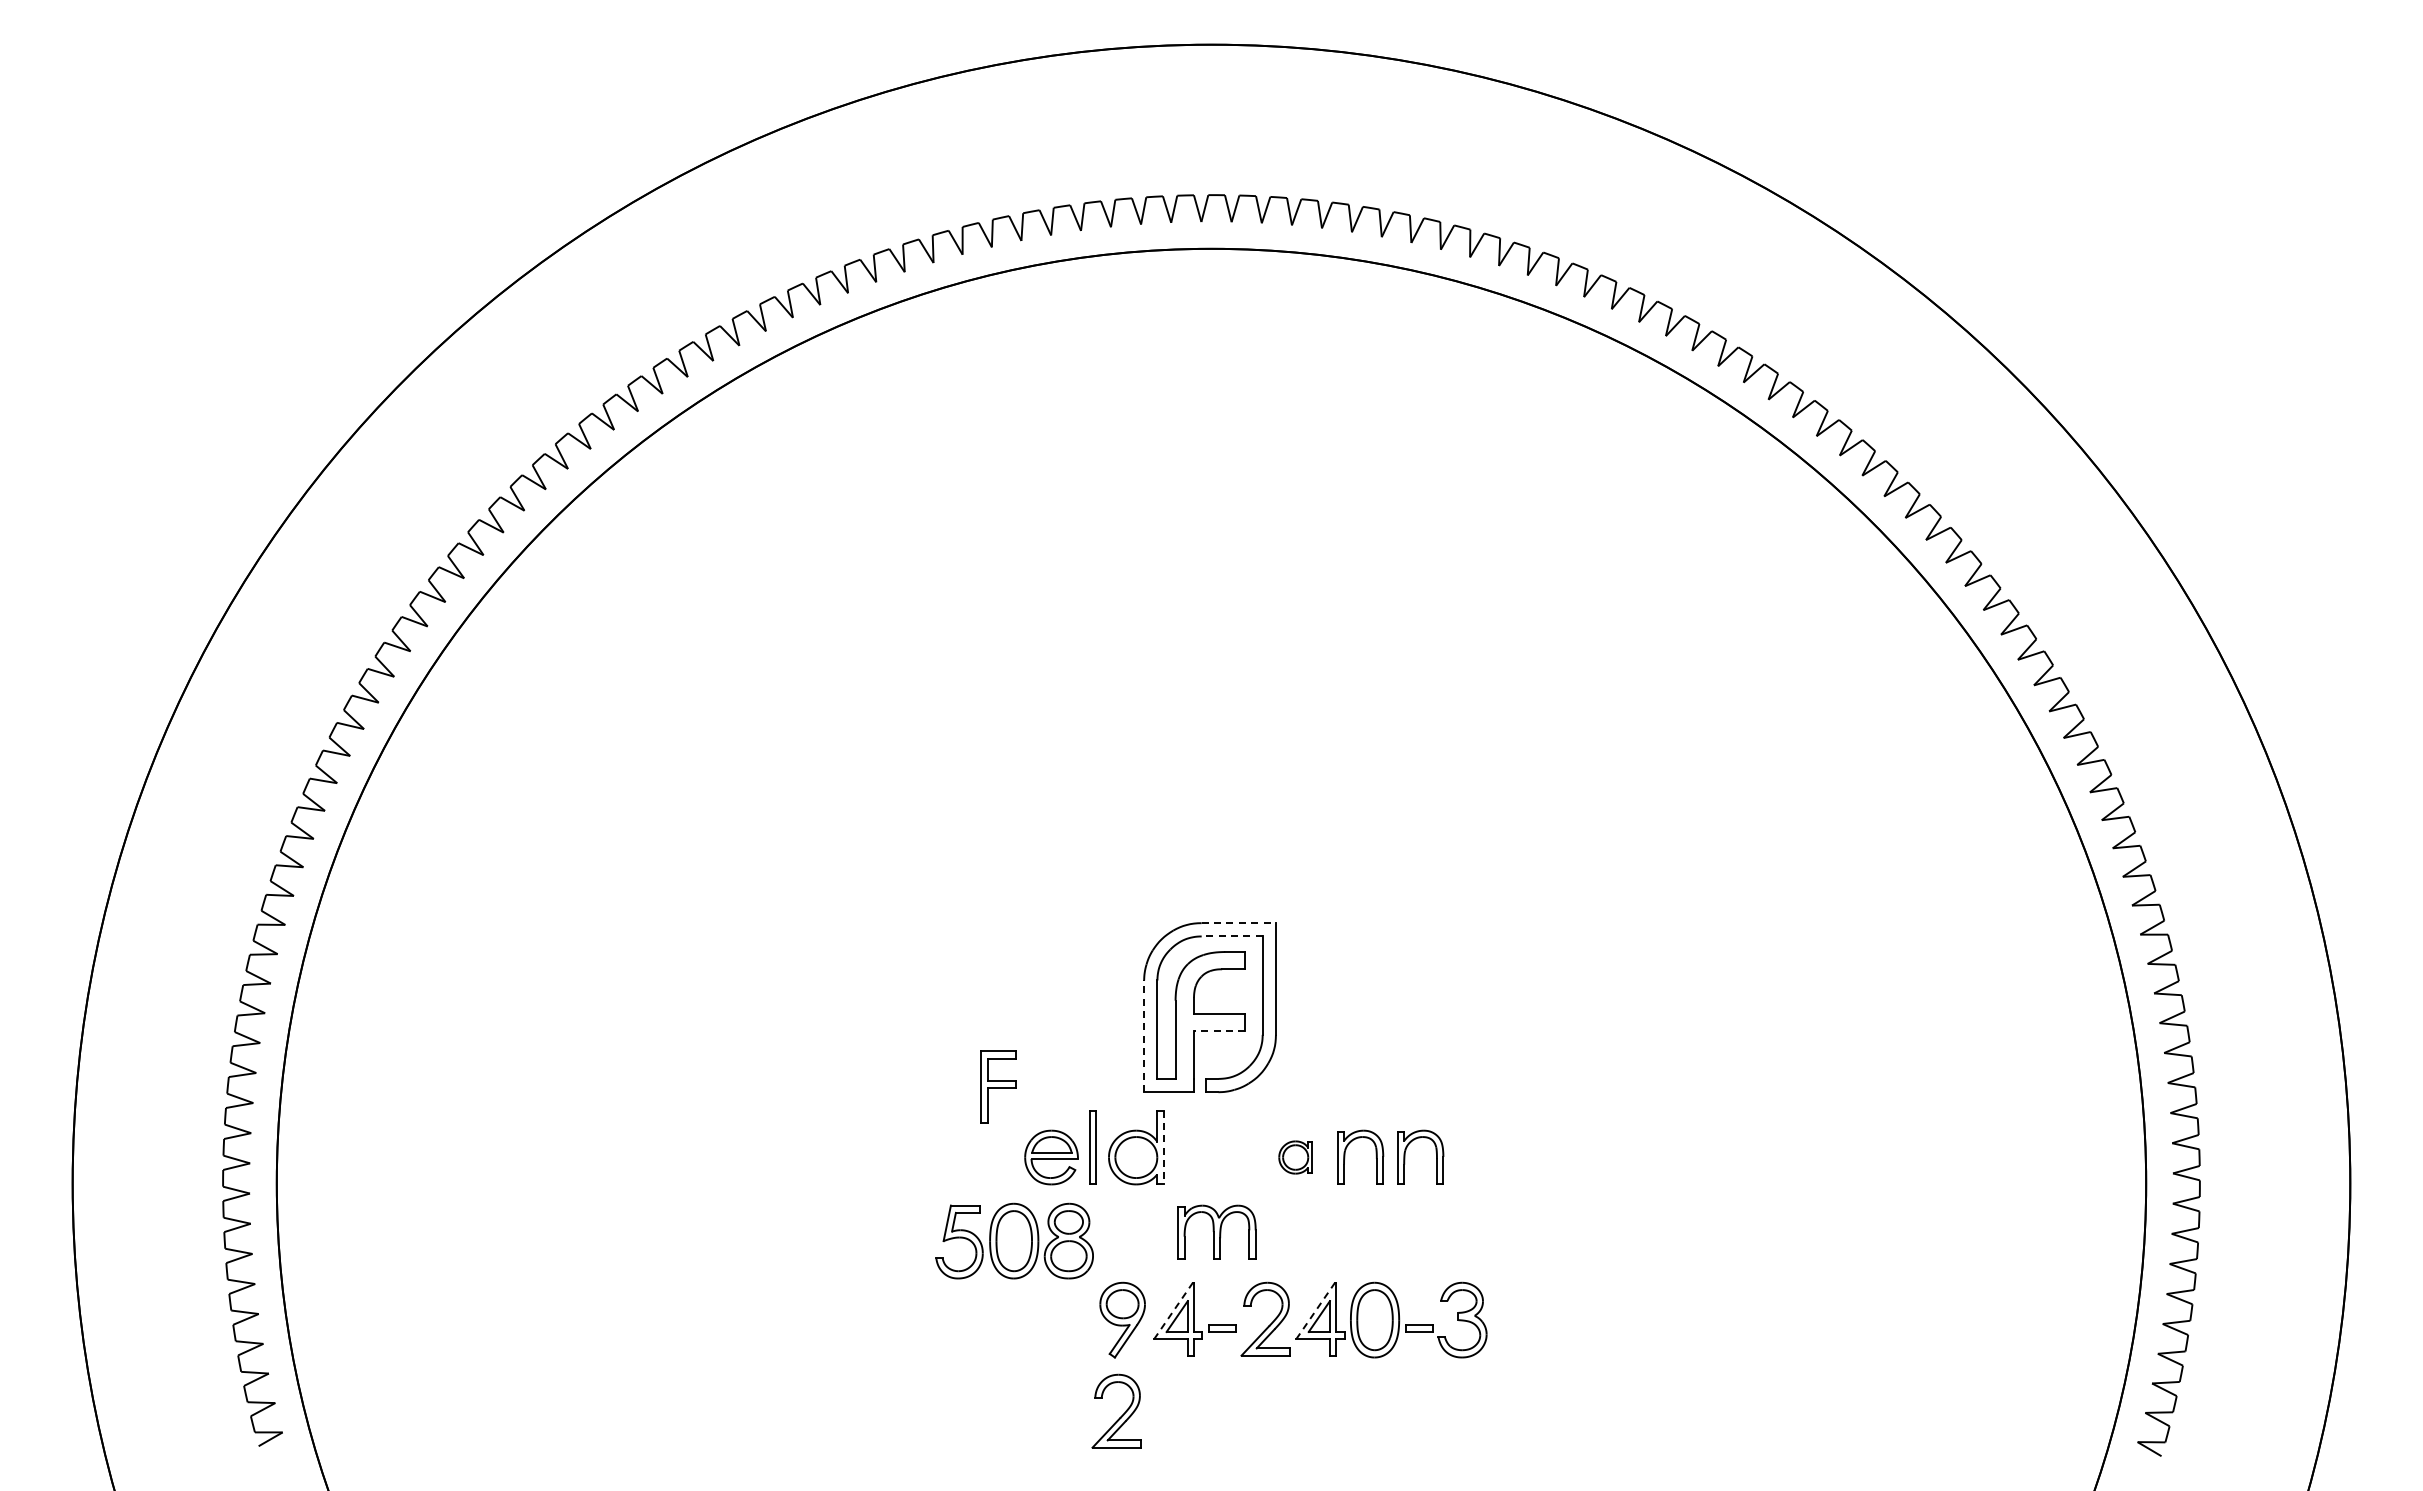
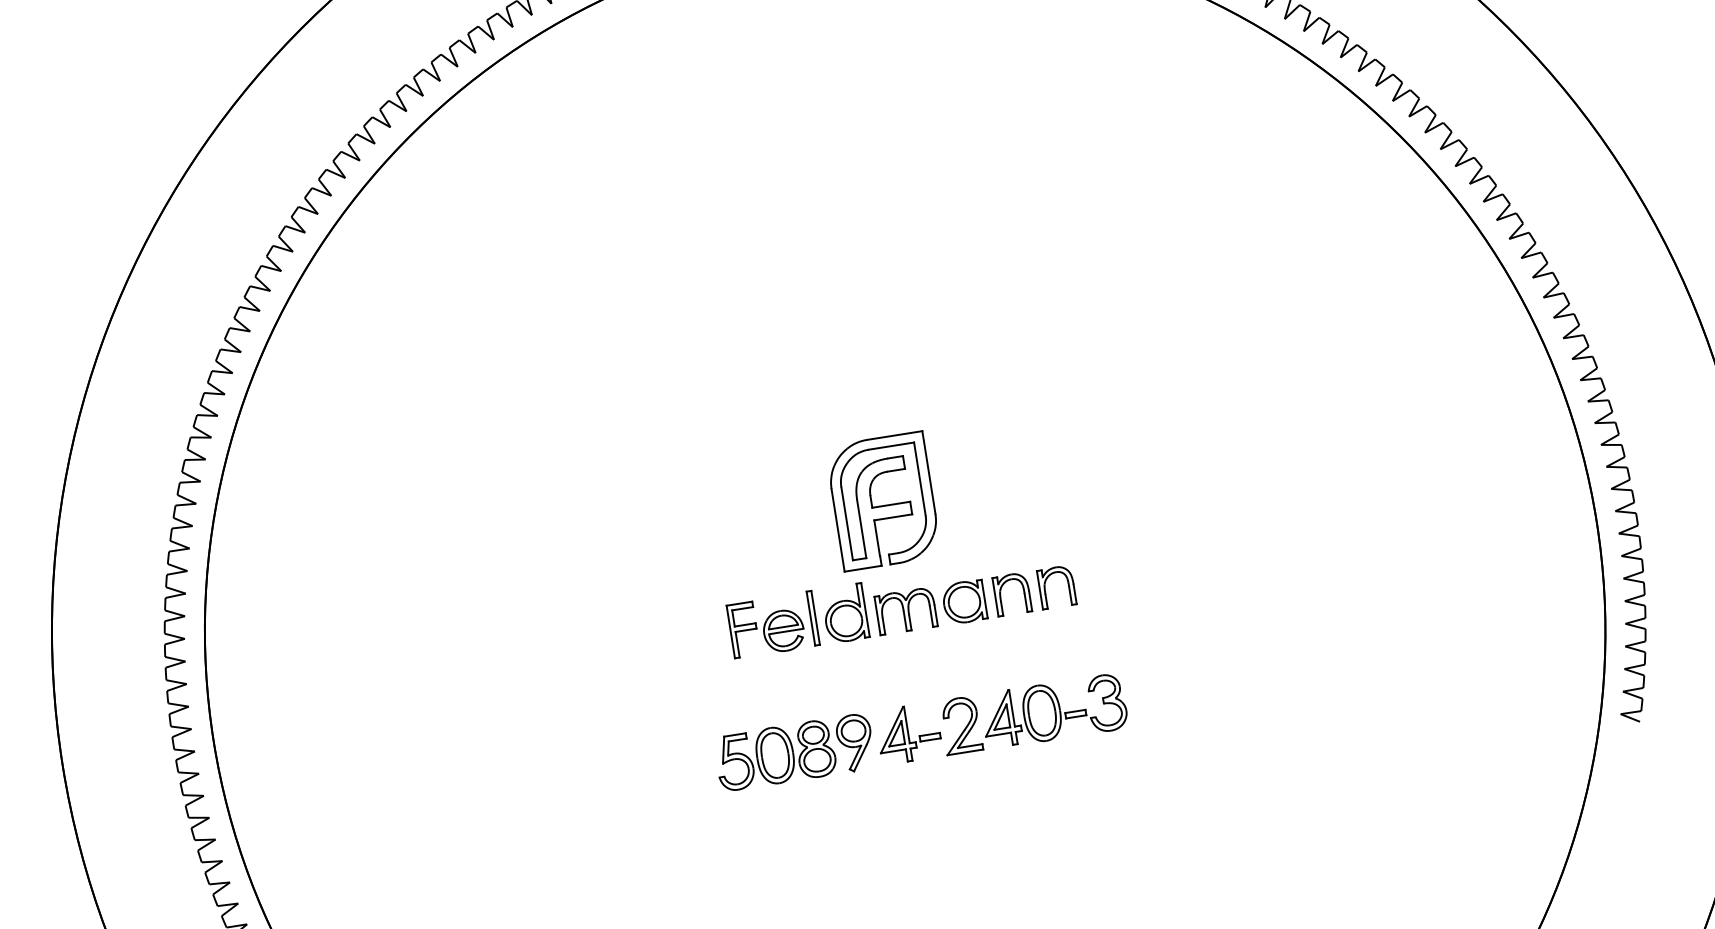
line: (1239, 923) -> (895, 435), dashed -> solid
line: (1232, 936) -> (891, 446), dashed -> solid
line: (1219, 1030) -> (893, 517), dashed -> solid
line: (1144, 1036) -> (838, 530), dashed -> solid
part: (998, 1086) -> (743, 629), moved
line: (1163, 1147) -> (865, 610), dashed -> solid
part: (1295, 1157) -> (964, 602), size x1.67
part: (1216, 1231) -> (905, 610), moved
part: (1014, 1240) -> (775, 755), moved
line: (1173, 1310) -> (891, 729), dashed -> solid
line: (1315, 1310) -> (997, 713), dashed -> solid
part: (1121, 1415) -> (865, 813), removed

